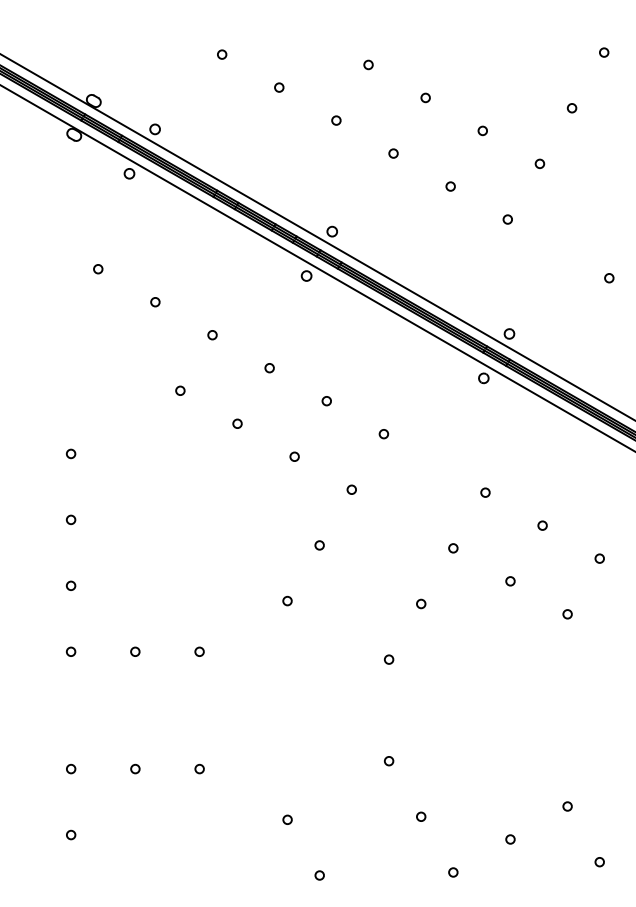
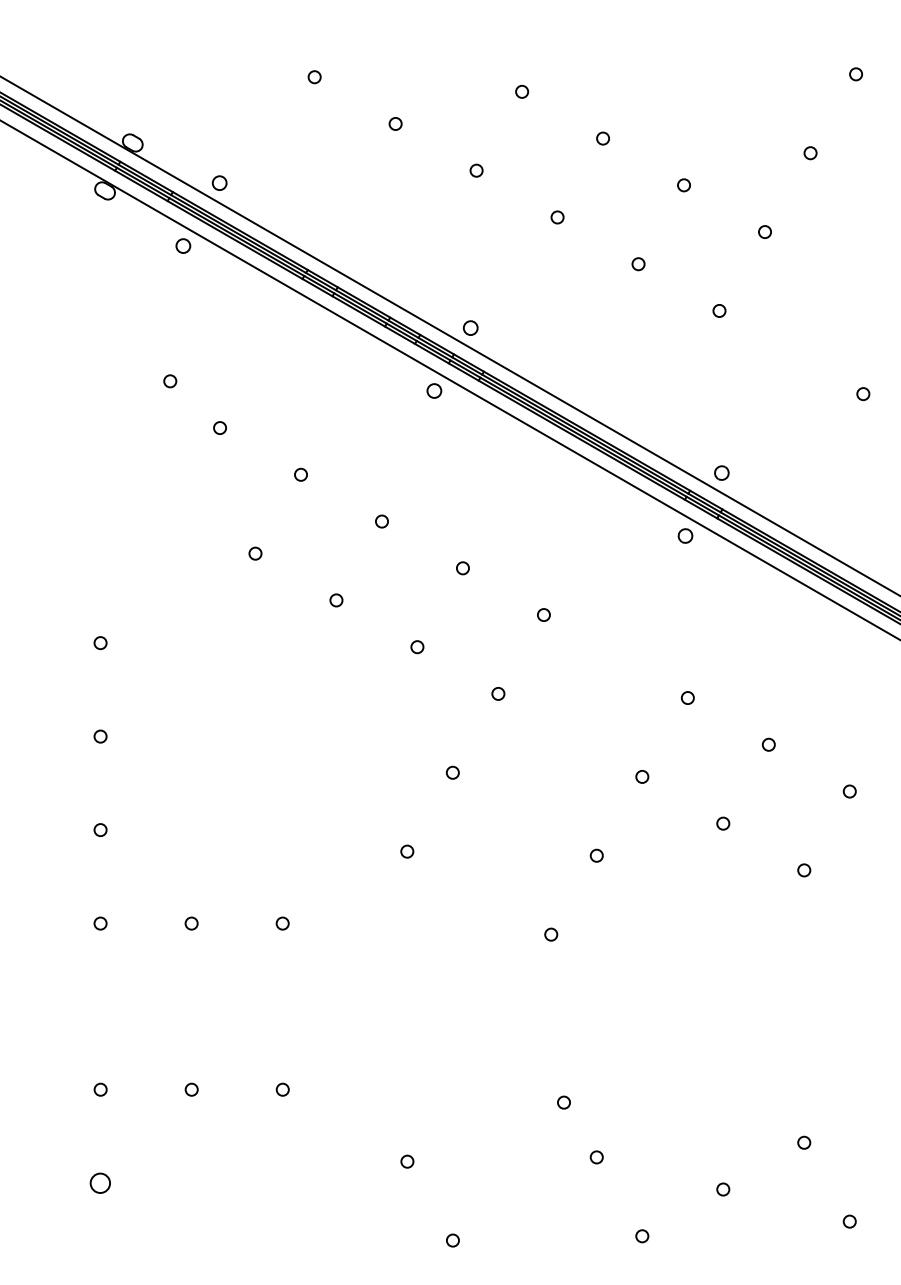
circle: (98, 269) -> (170, 381), moved
circle: (389, 761) -> (564, 1103), moved
circle: (71, 834) -> (101, 1182), size x1.6

